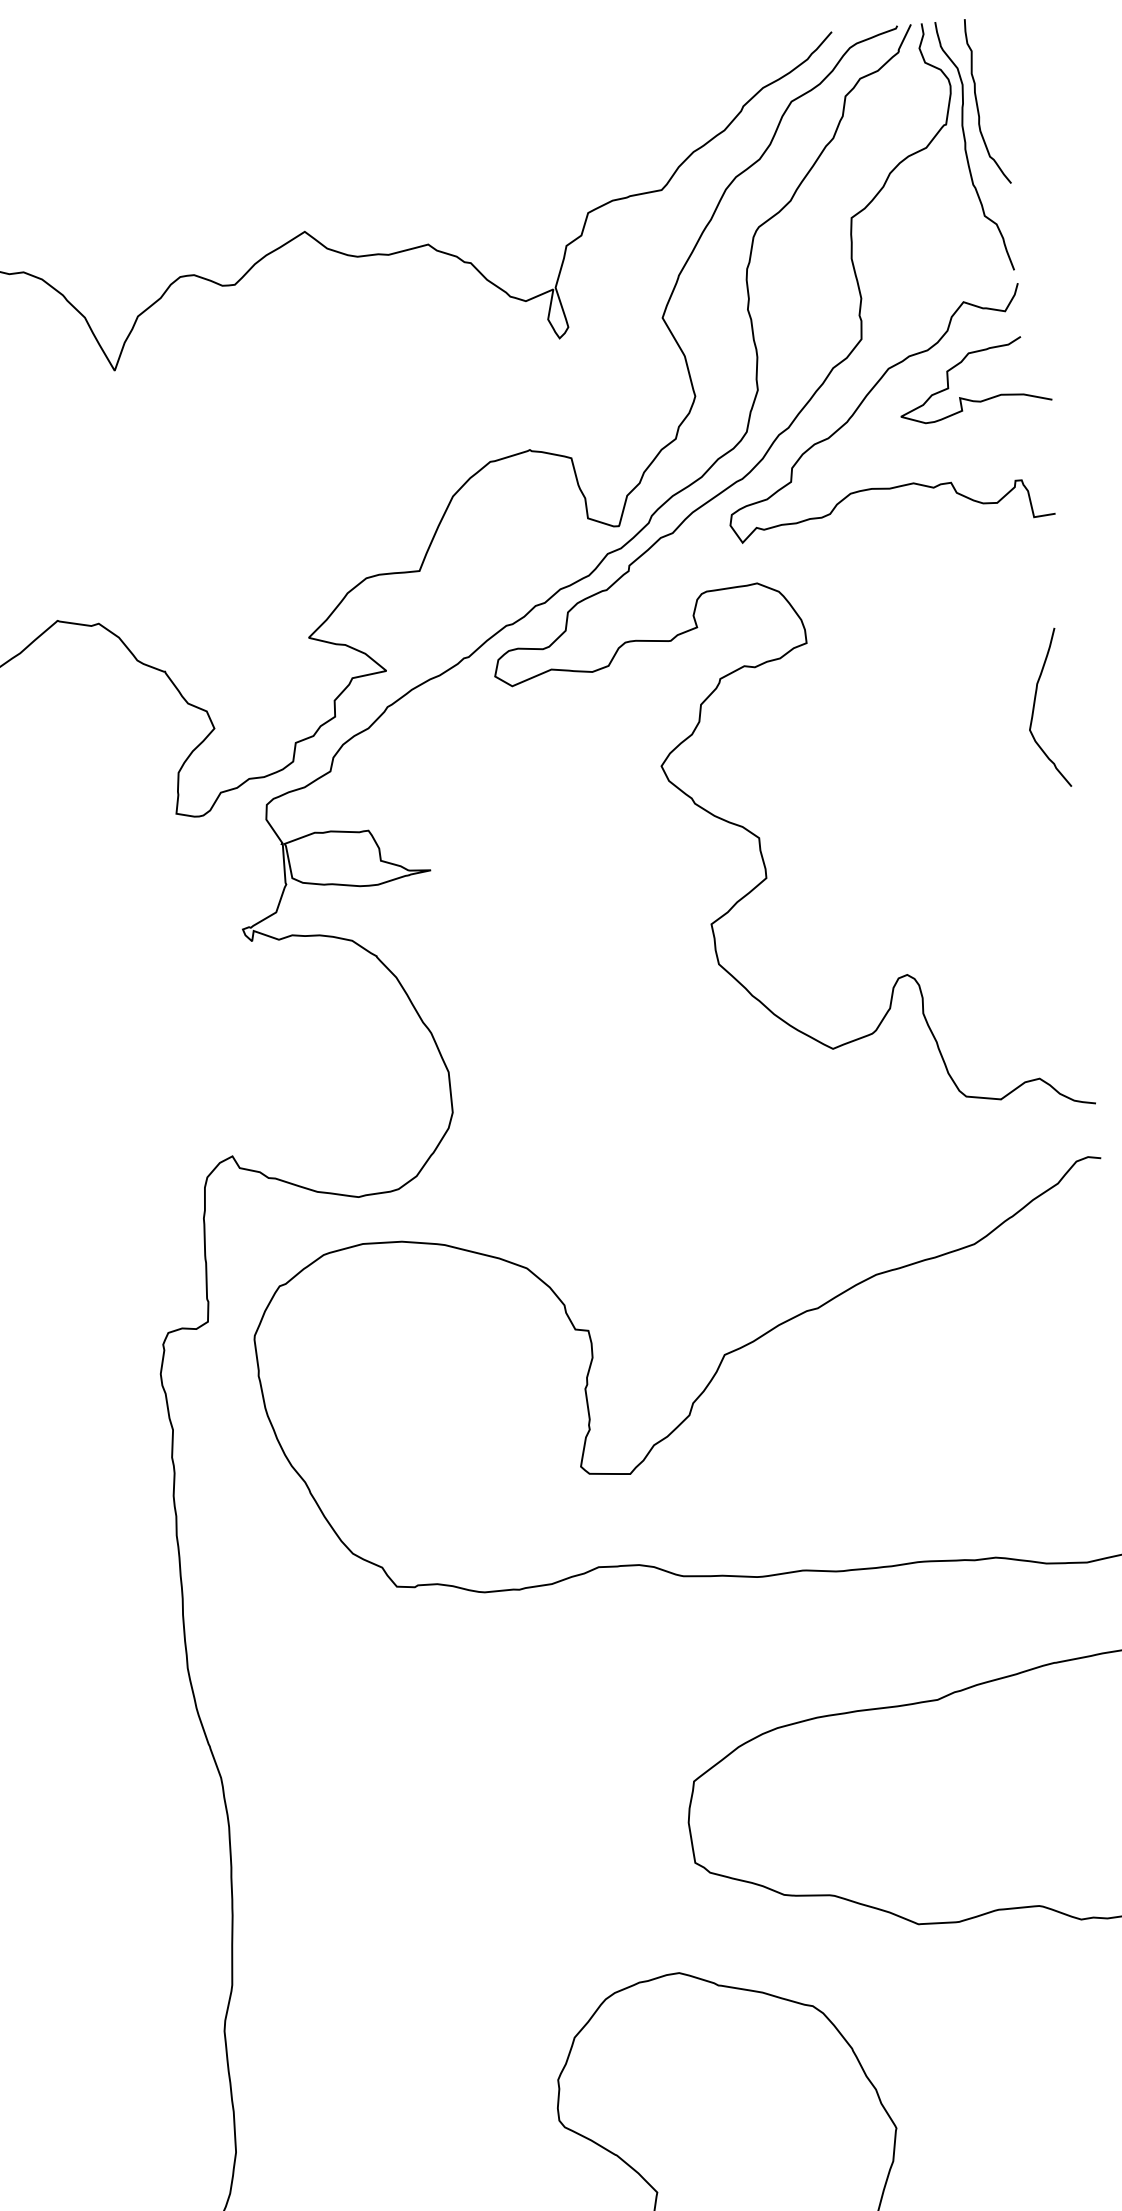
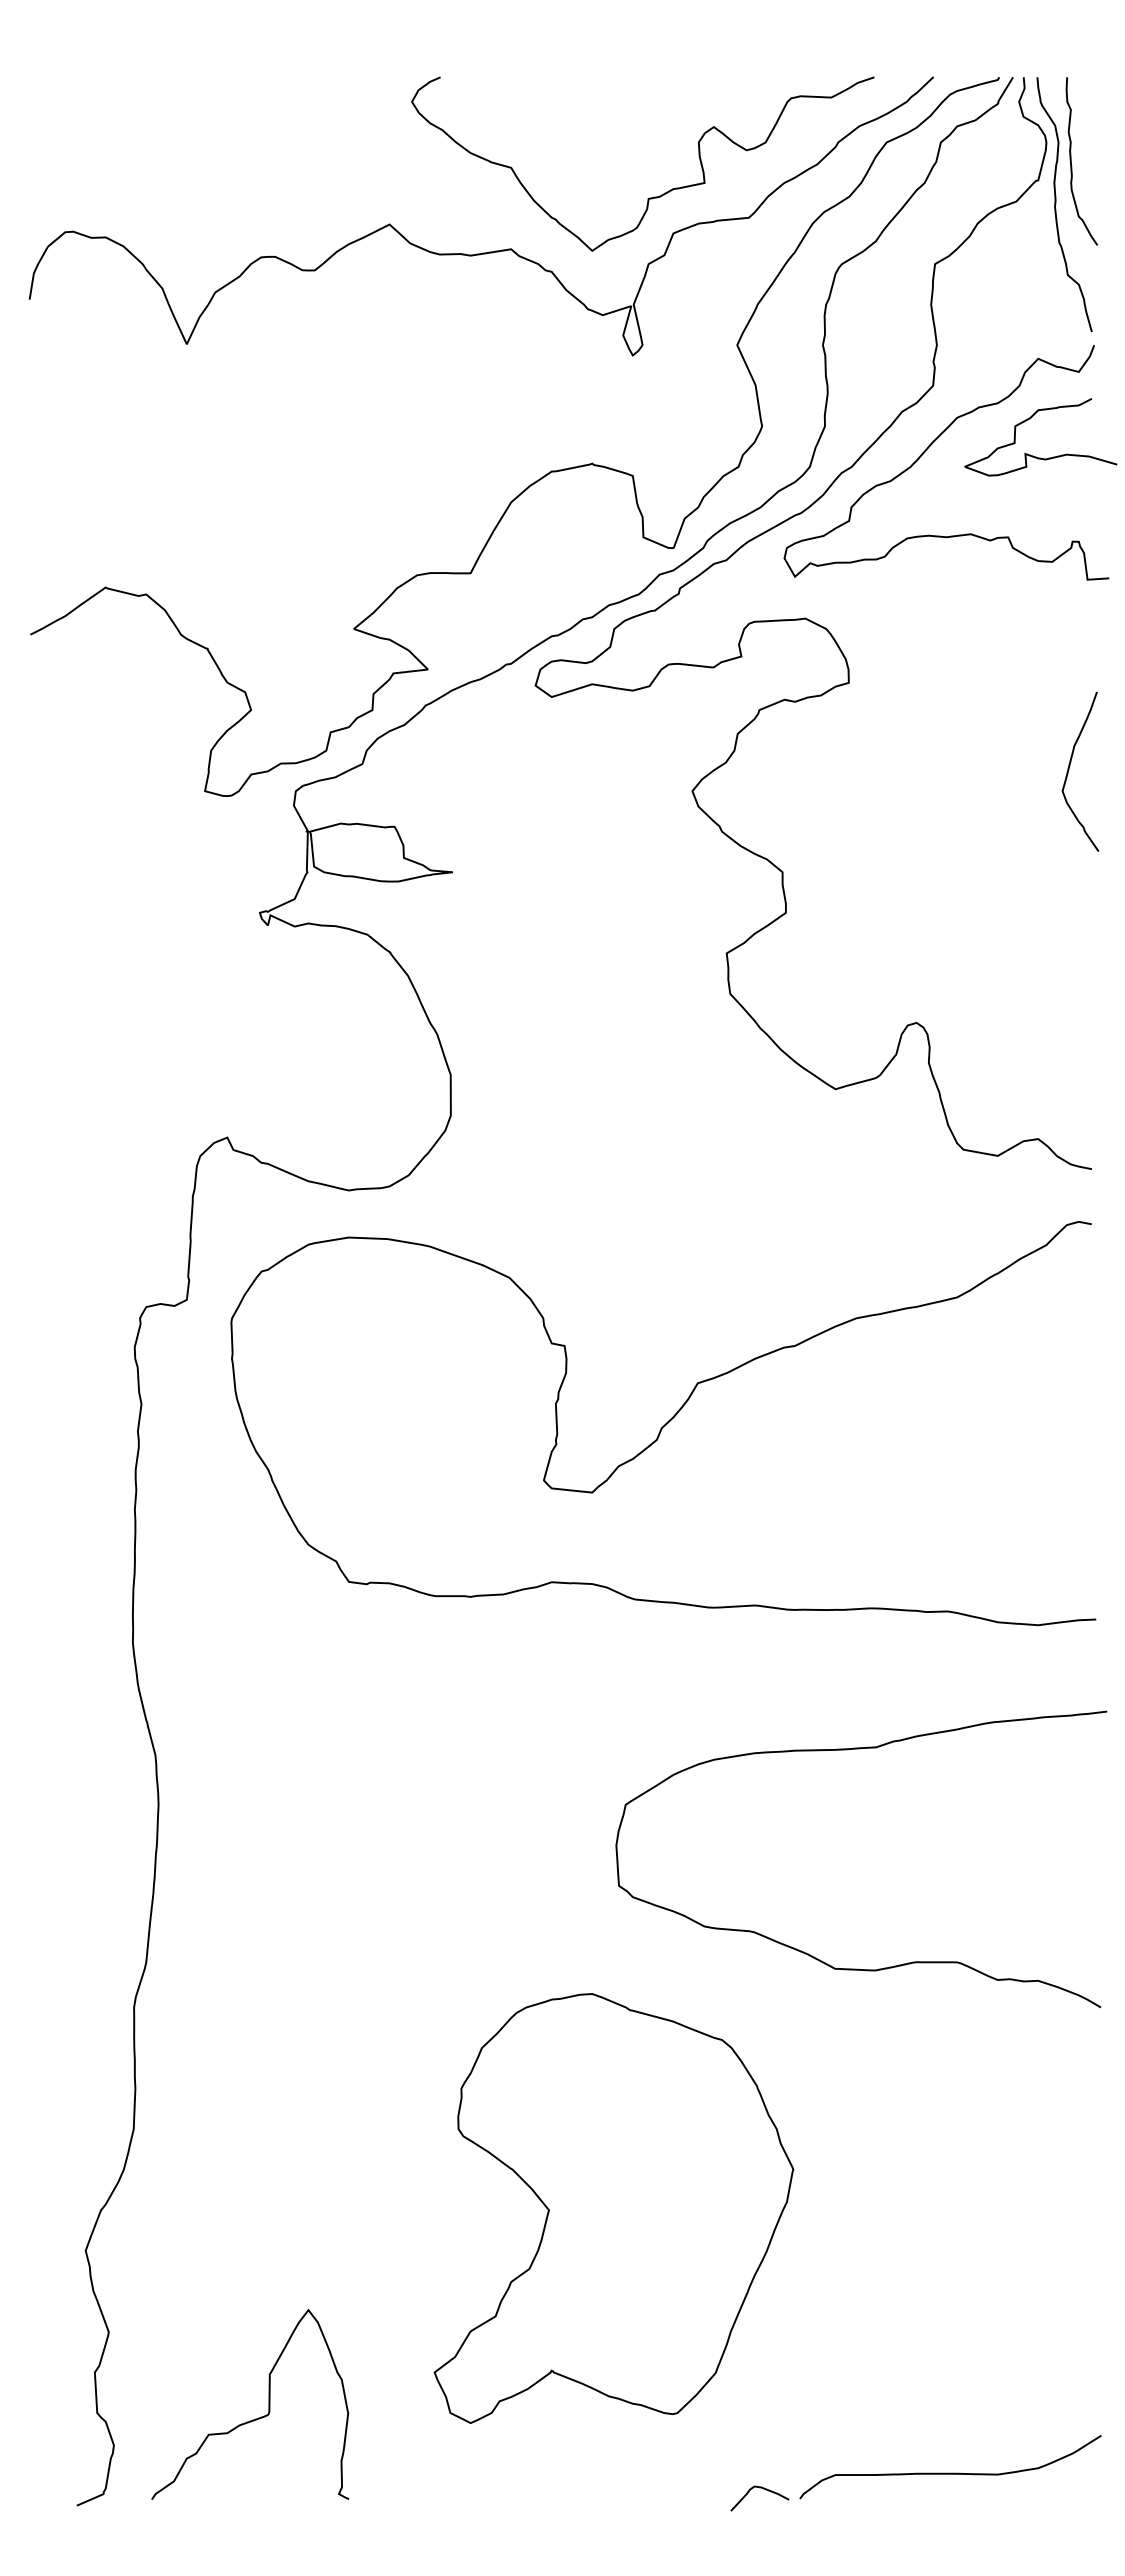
curve: (560, 179) -> (649, 197), added

